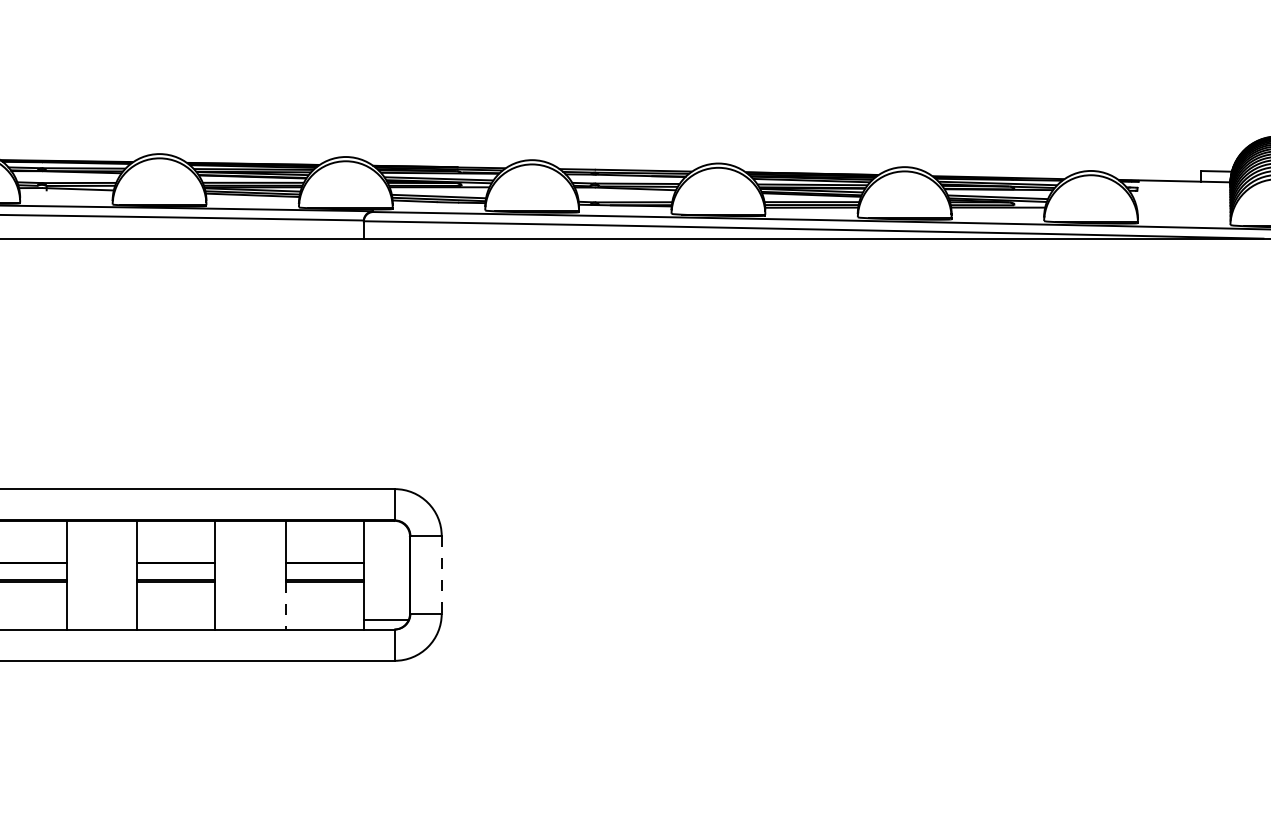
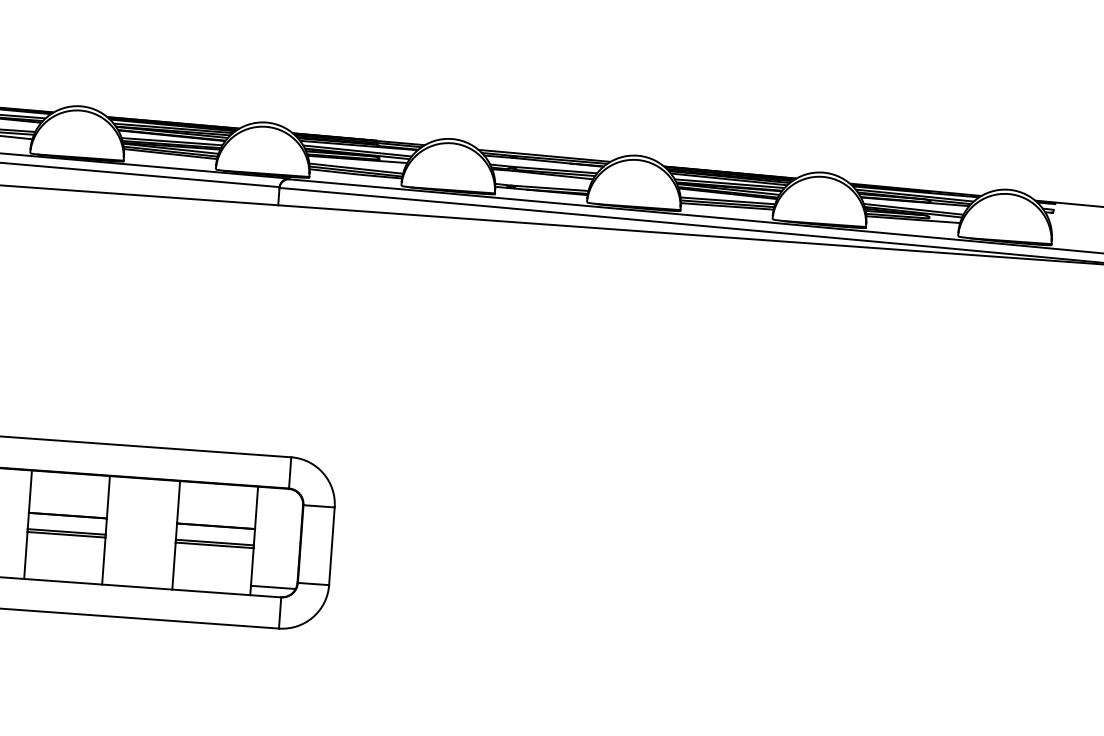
line: (441, 574) -> (331, 545), dashed -> solid
line: (285, 606) -> (173, 566), dashed -> solid

